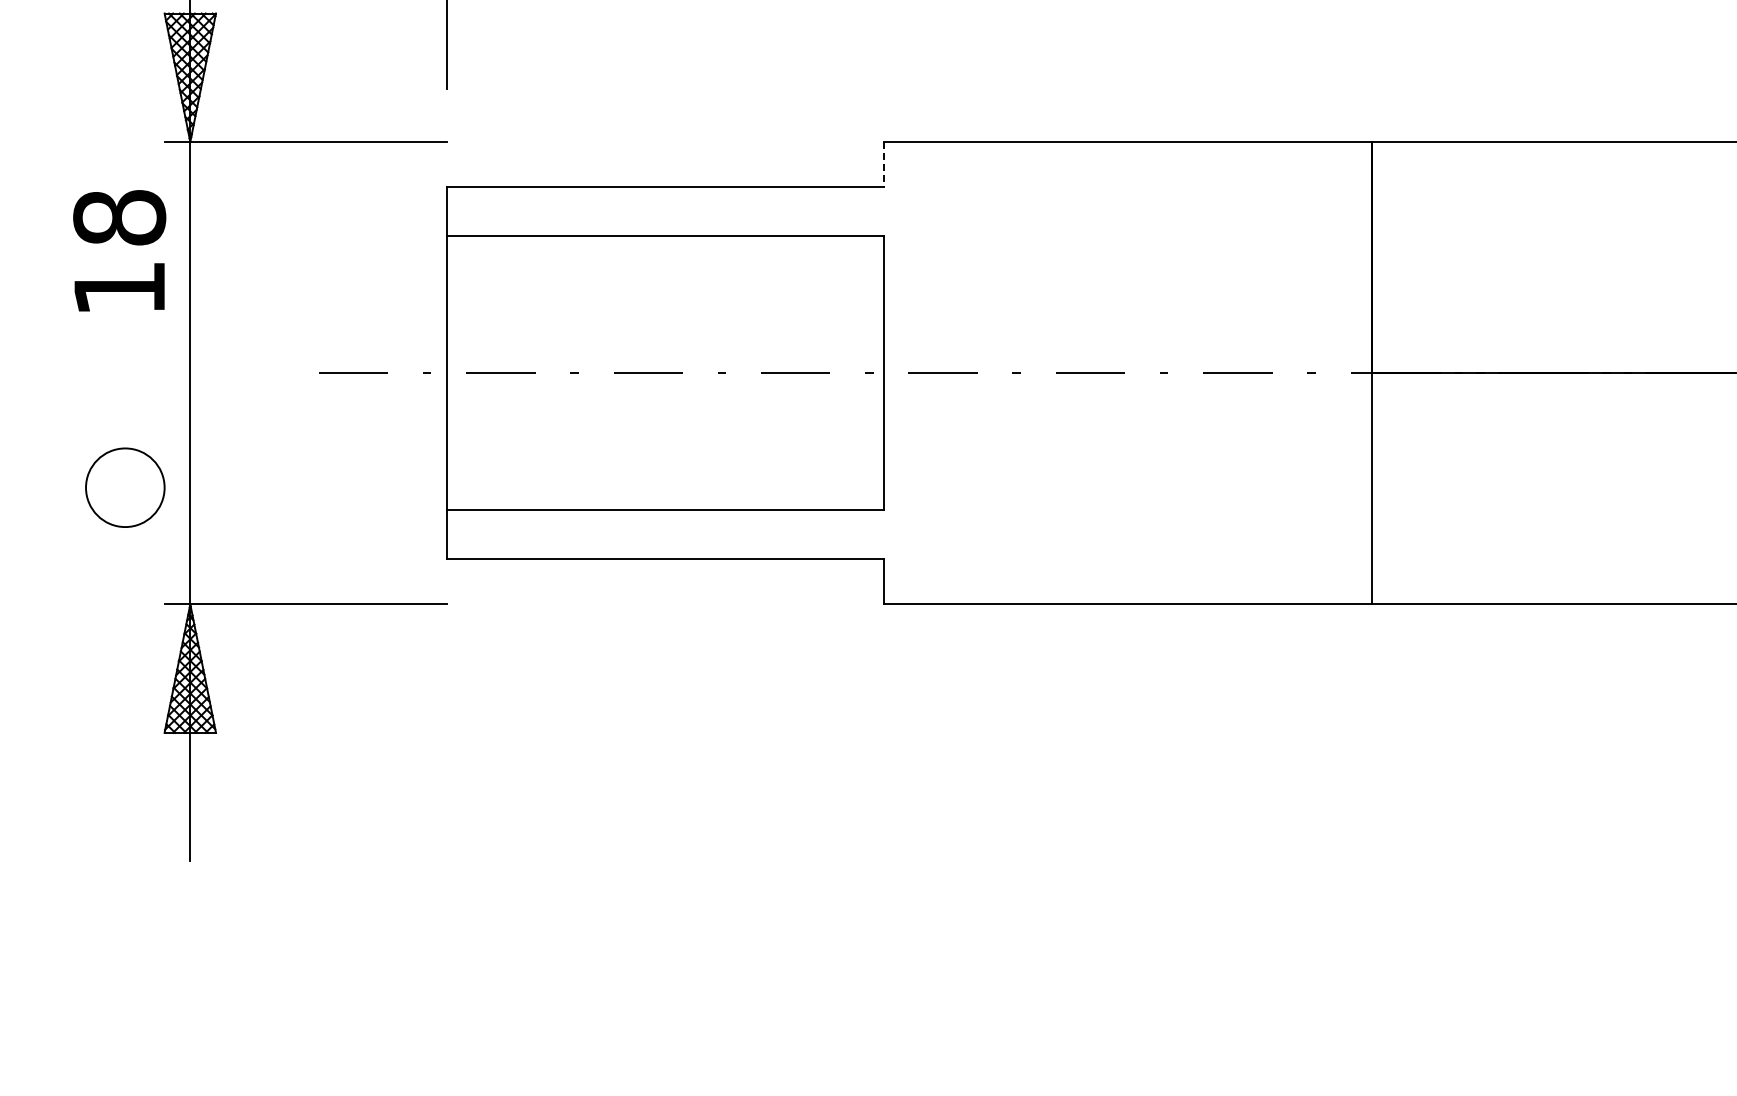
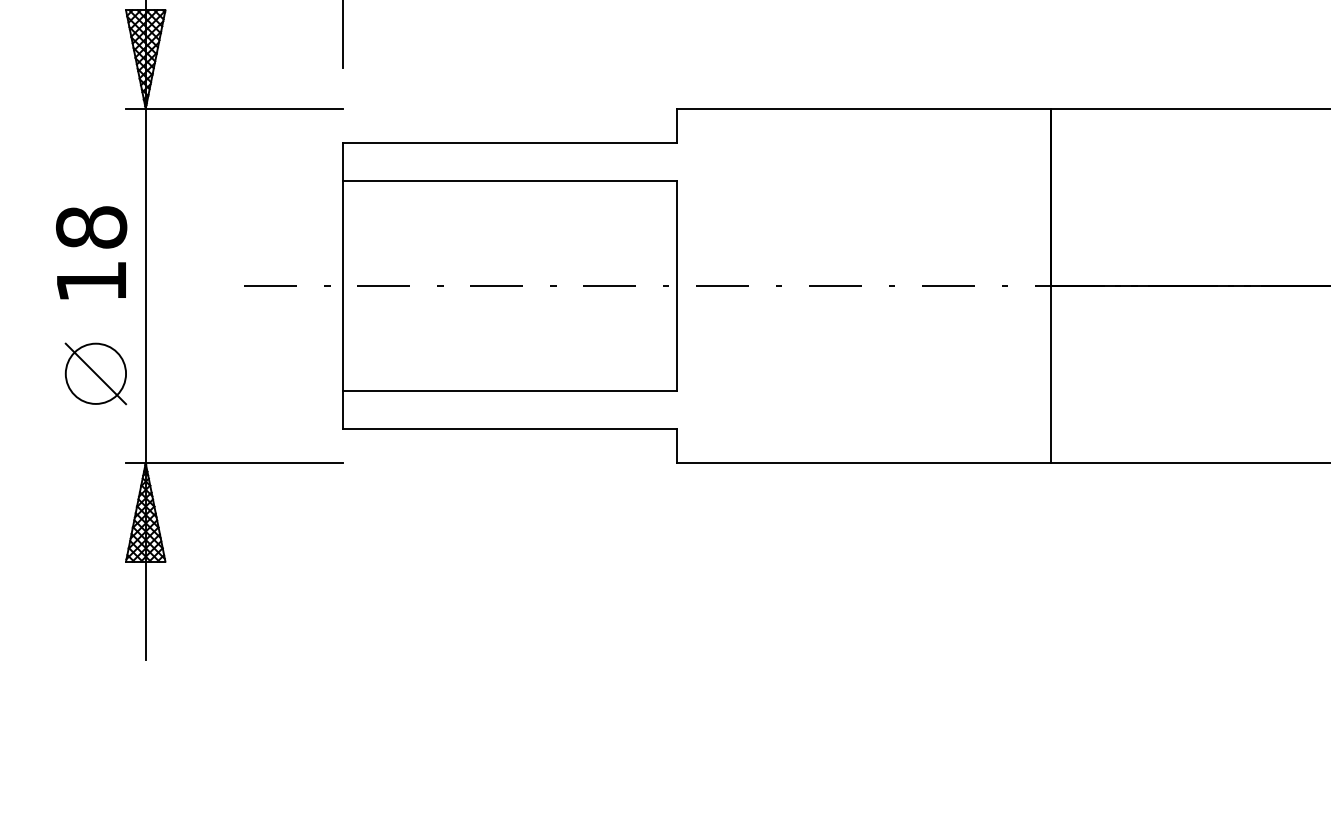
line: (883, 164) -> (676, 126), dashed -> solid
text: (119, 250) -> (91, 252), moved
line: (125, 487) -> (96, 373), added

